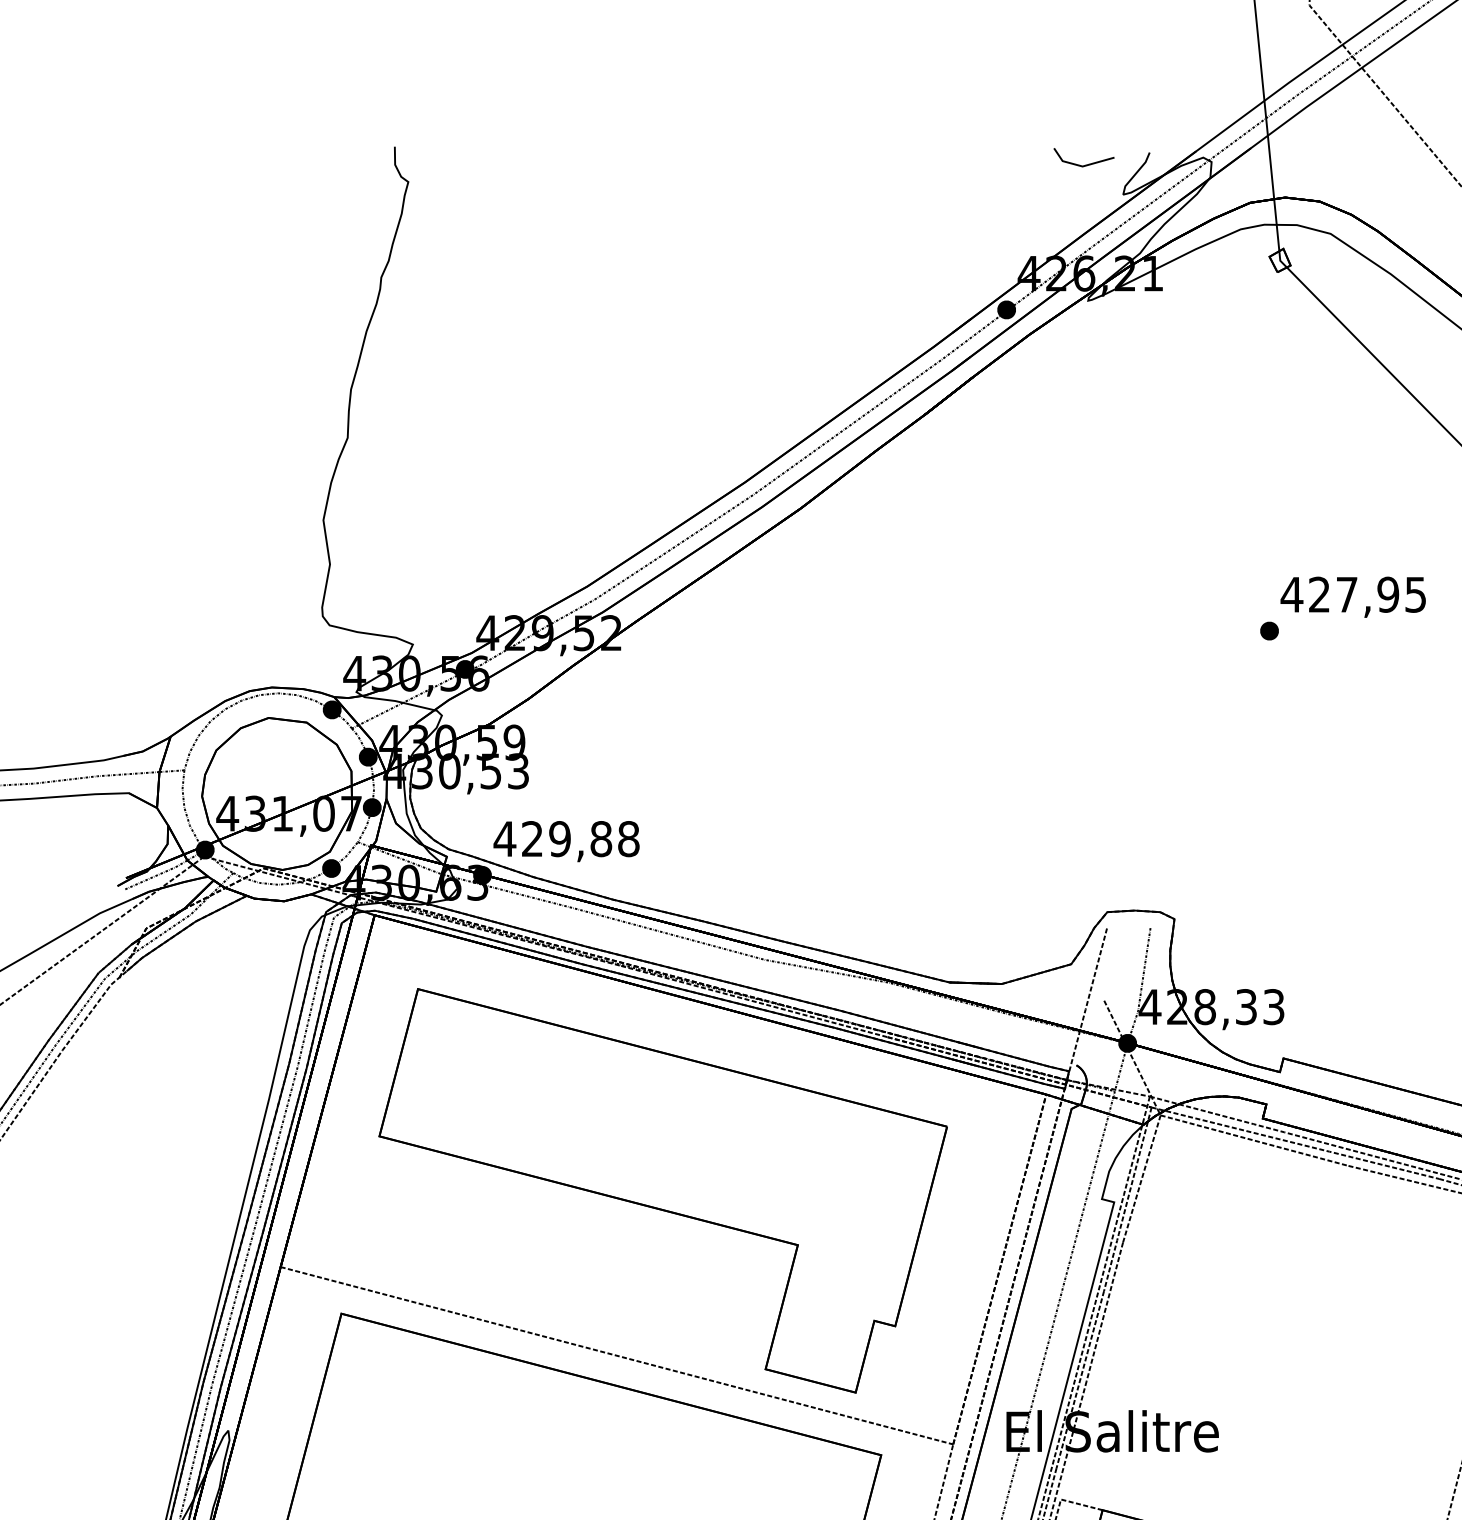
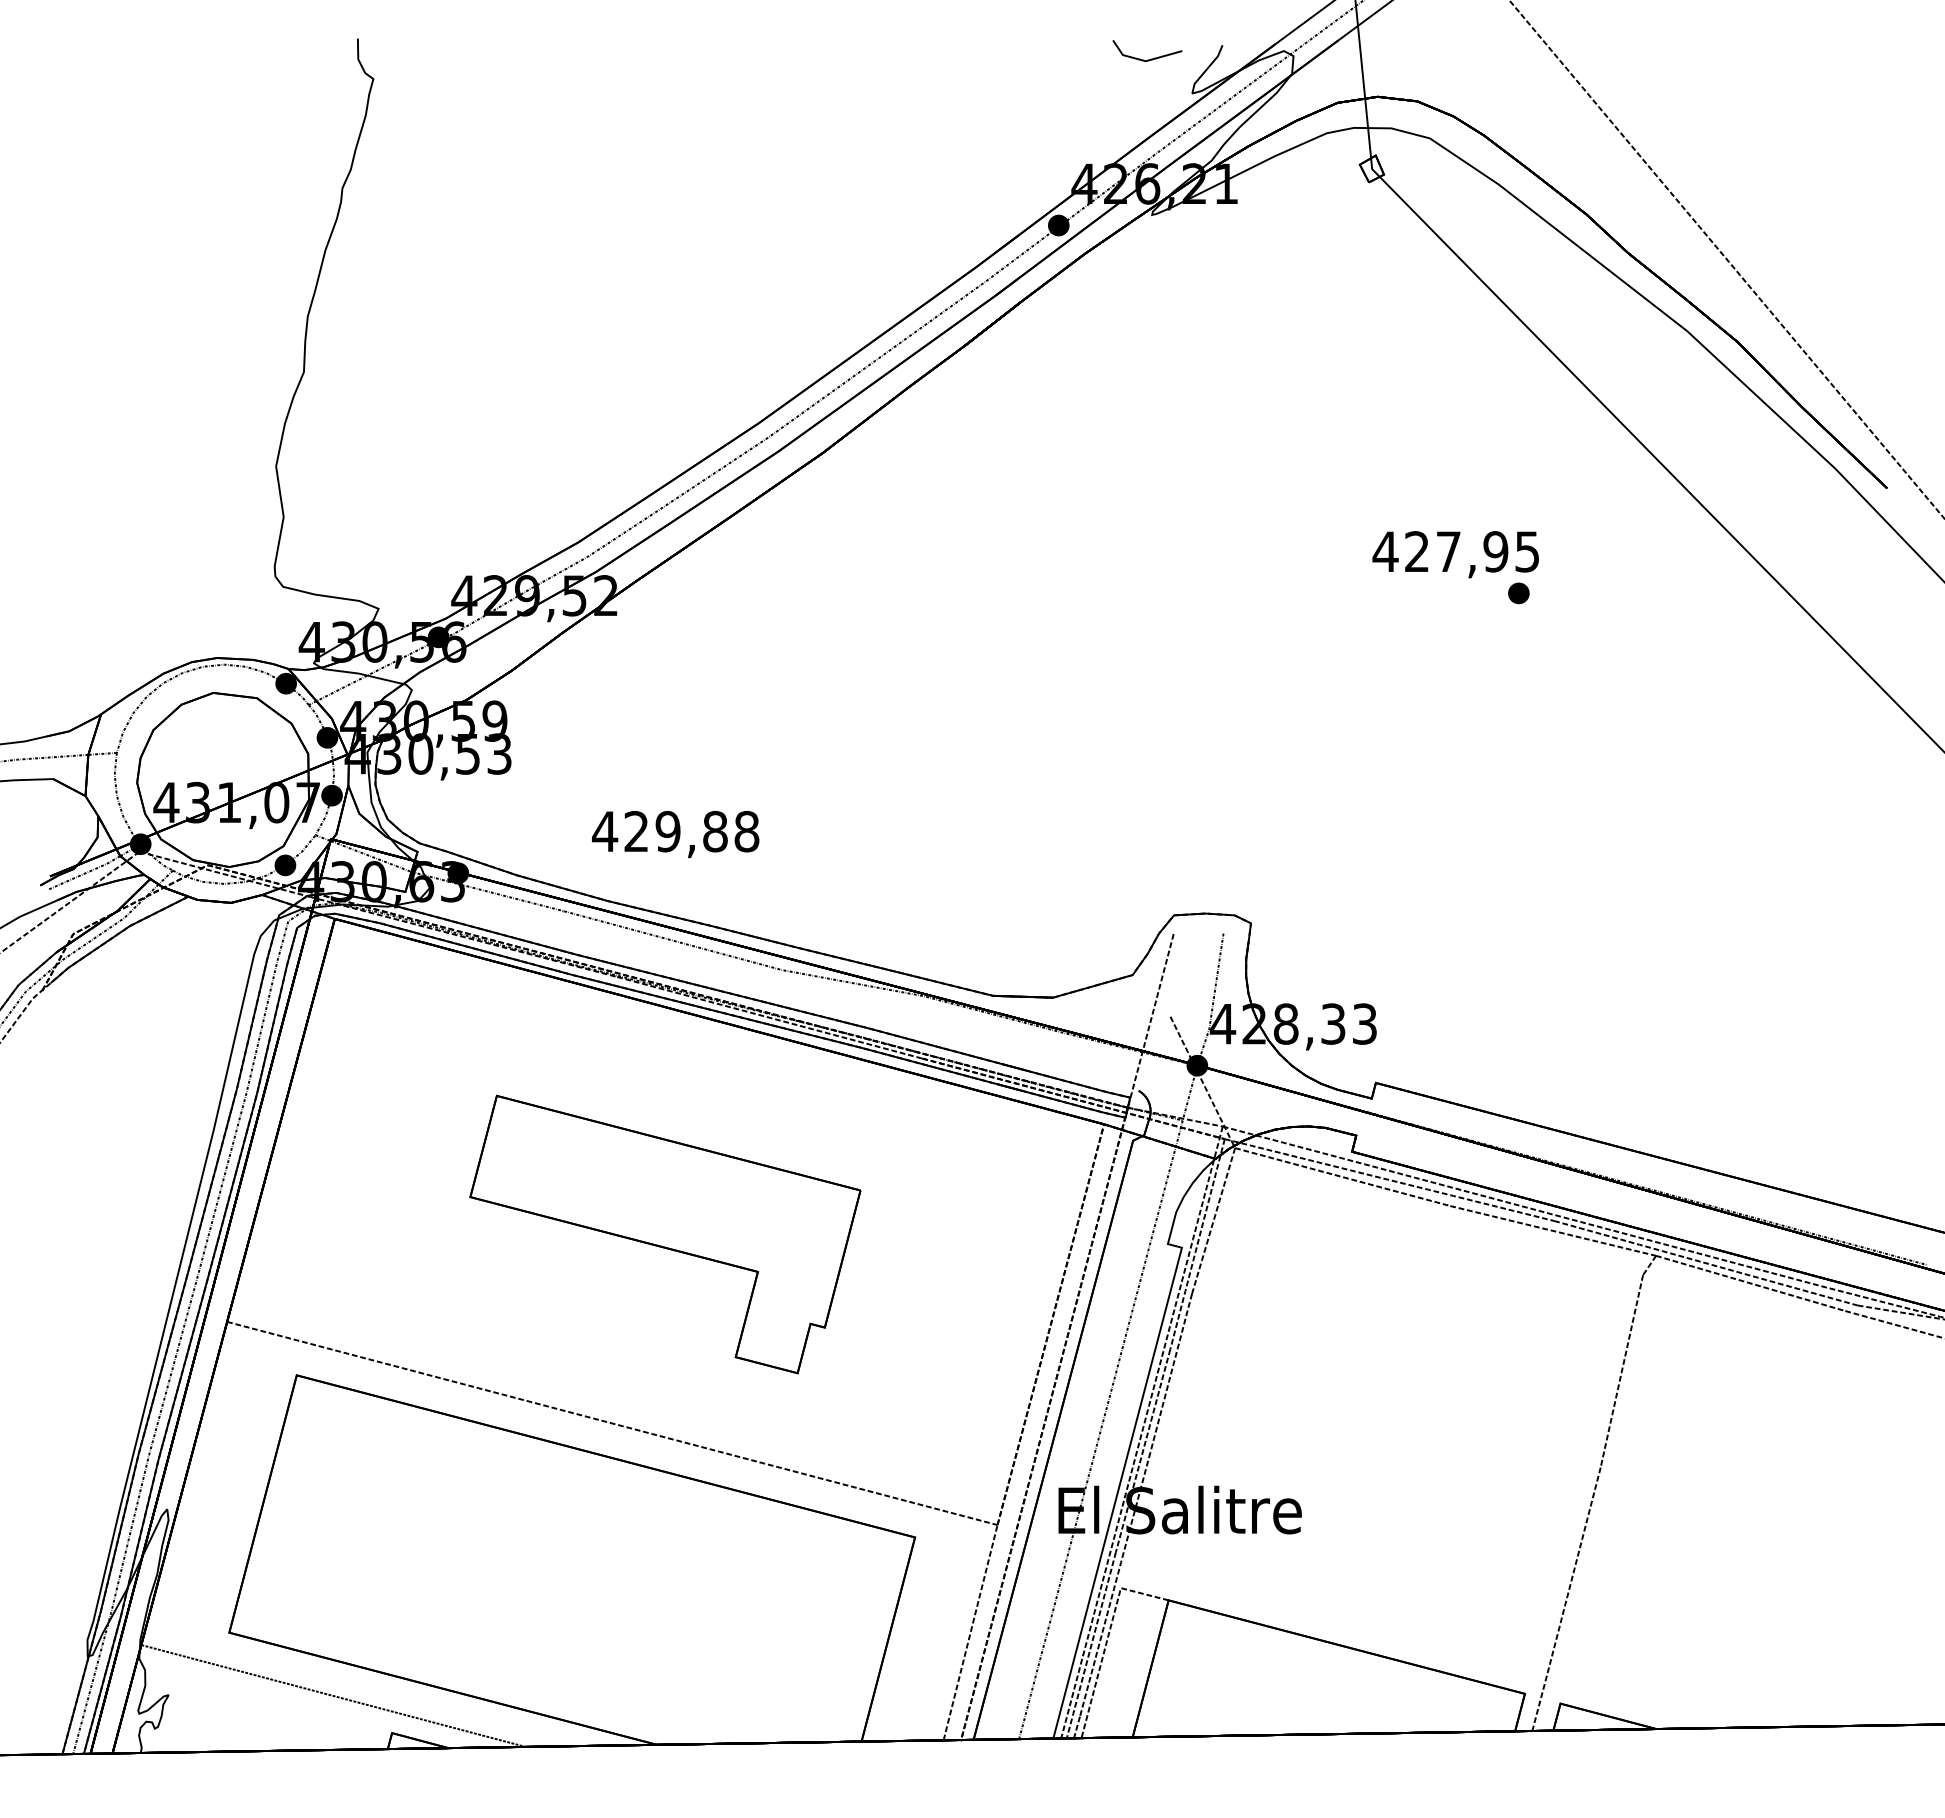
part: (1269, 631) -> (1518, 593), moved
text: (566, 841) -> (675, 834), moved
part: (663, 1190) -> (665, 1234), size x0.6

